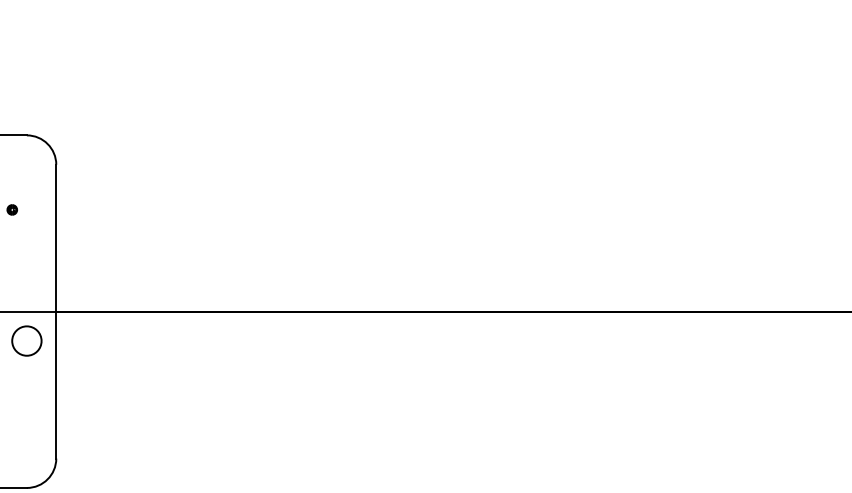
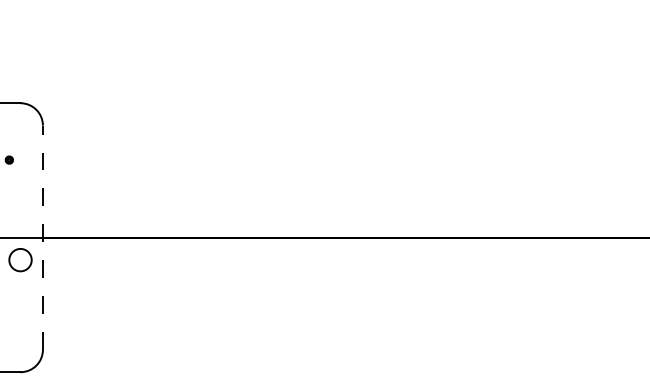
line: (55, 311) -> (42, 237), solid -> dashed

